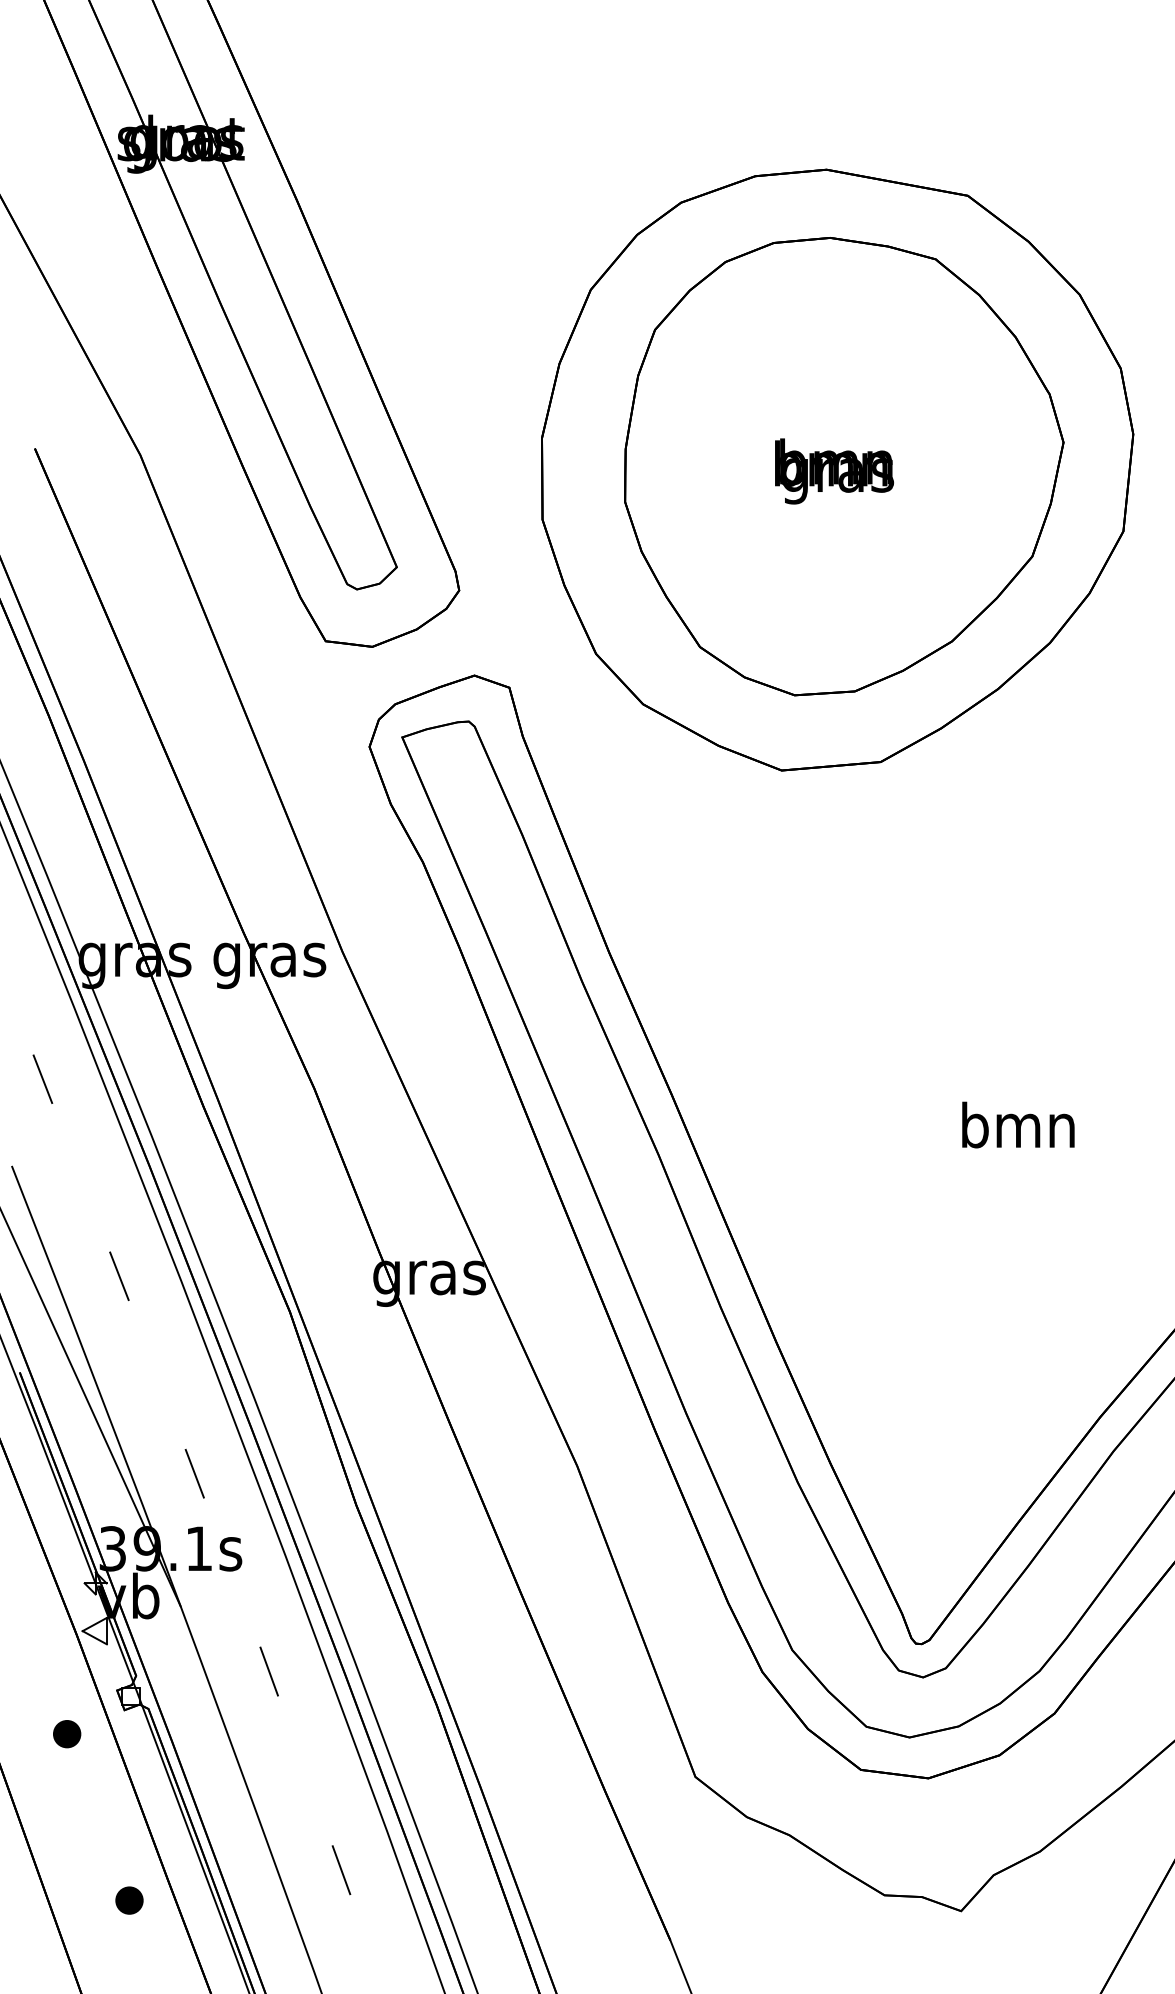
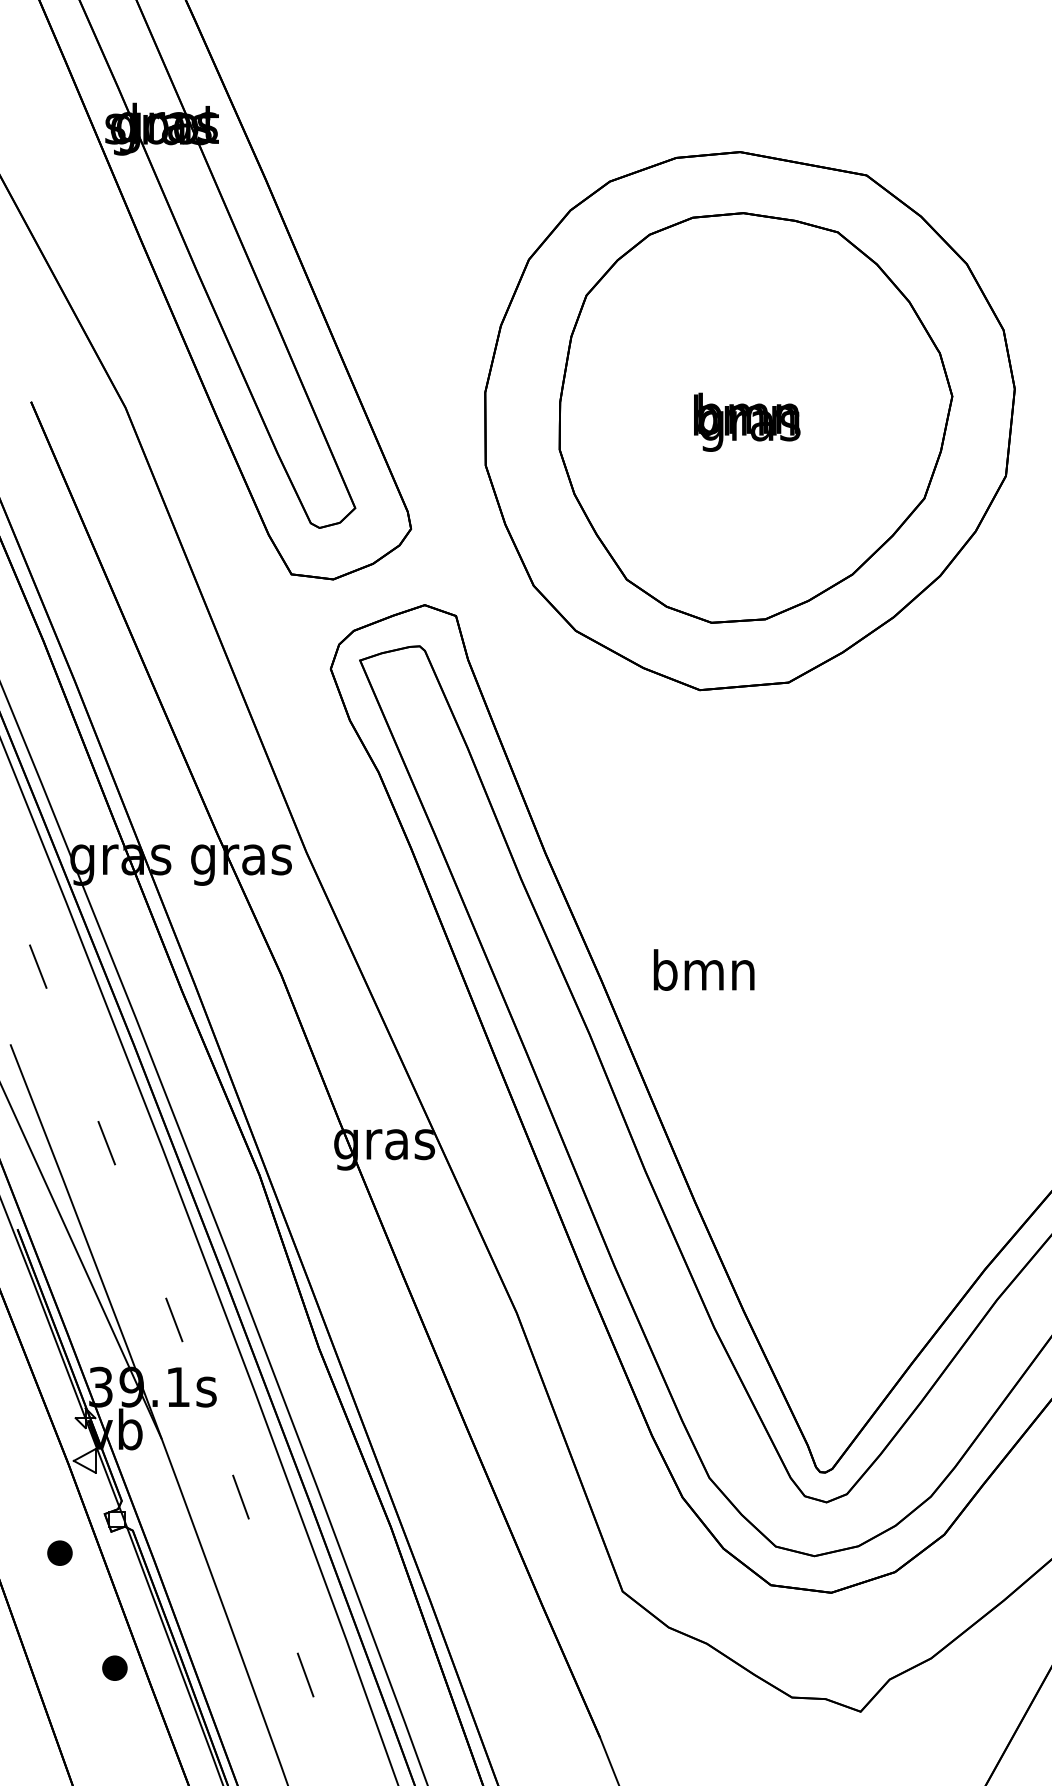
text: (1018, 1124) -> (704, 969), moved
part: (129, 1900) -> (114, 1668), moved

